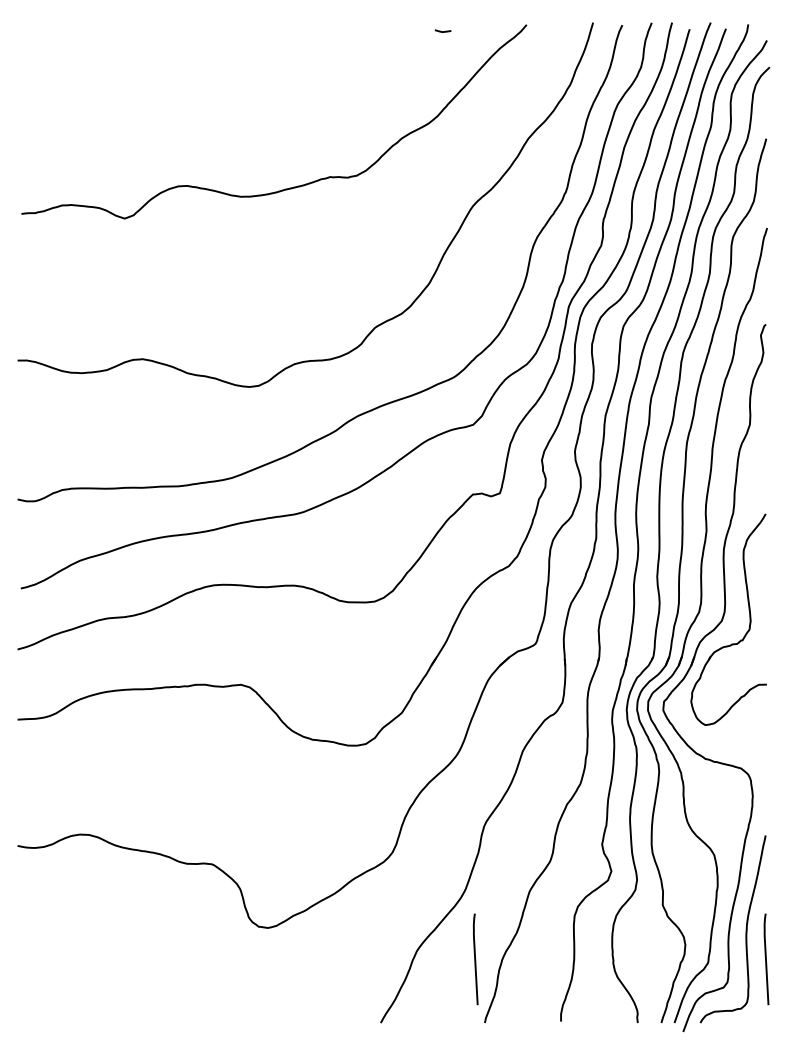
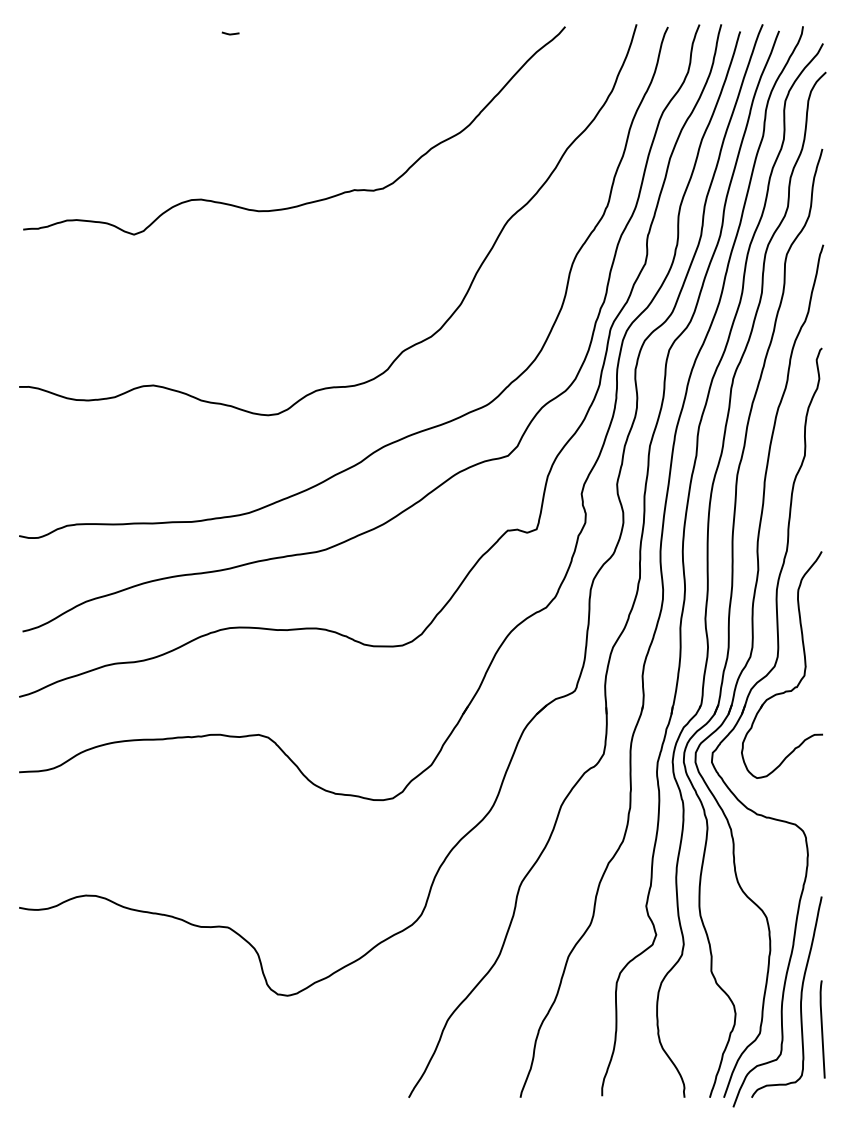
line: (442, 31) -> (230, 33), moved
curve: (475, 959) -> (510, 1029), removed

